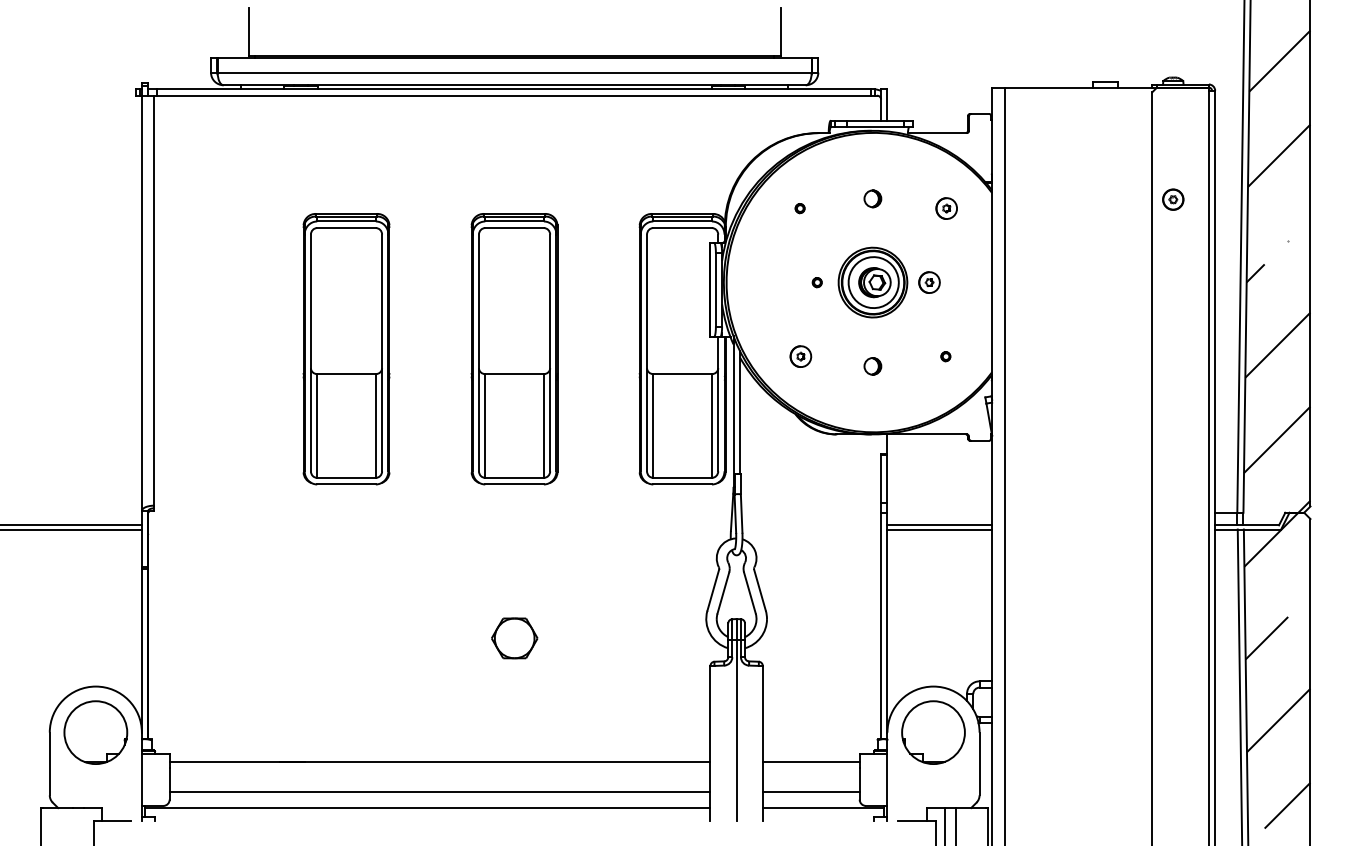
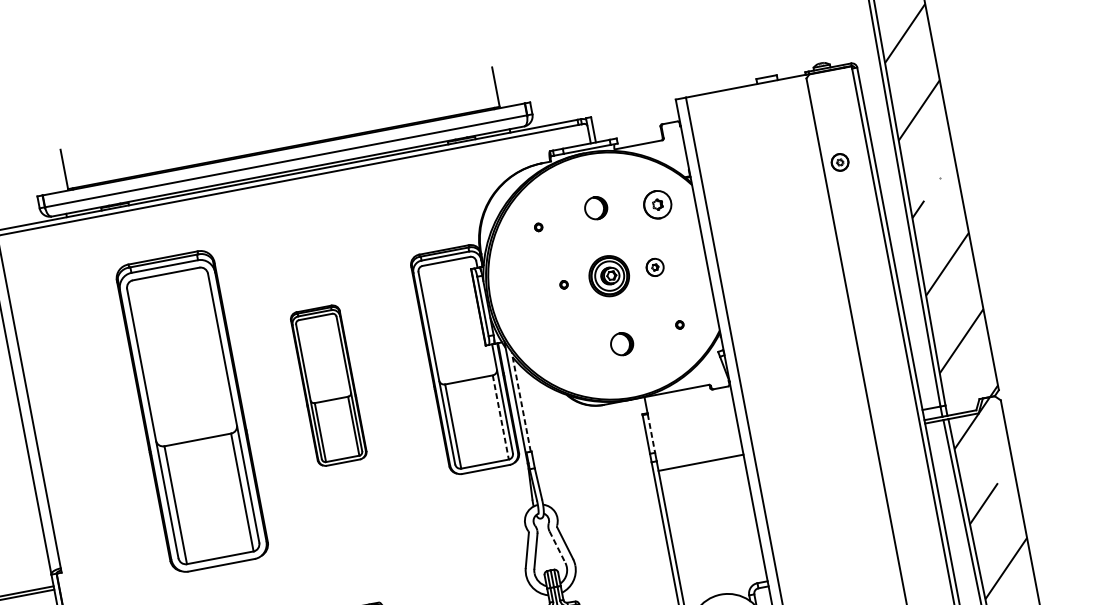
part: (872, 198) -> (595, 208), size x1.6
part: (946, 208) -> (657, 204), size x1.6
part: (872, 282) -> (608, 276), size x0.7
part: (346, 349) -> (192, 411), size x1.4
part: (514, 349) -> (328, 385), size x0.7
part: (800, 356) -> (561, 347), removed
part: (872, 366) -> (621, 344), size x1.6
line: (739, 411) -> (520, 401), solid -> dashed
line: (711, 426) -> (500, 417), solid -> dashed
line: (887, 479) -> (651, 433), solid -> dashed
line: (939, 529) -> (701, 466), removed
line: (750, 593) -> (558, 547), solid -> dashed

